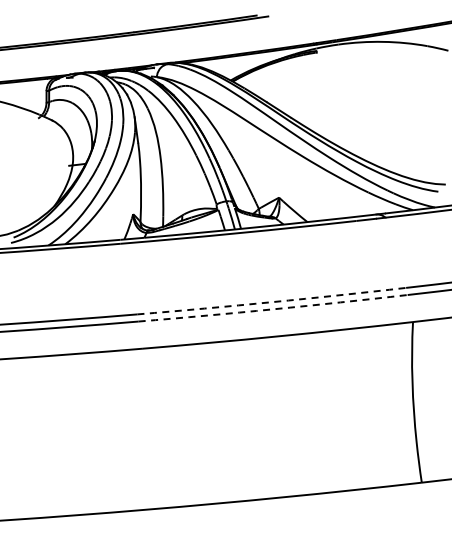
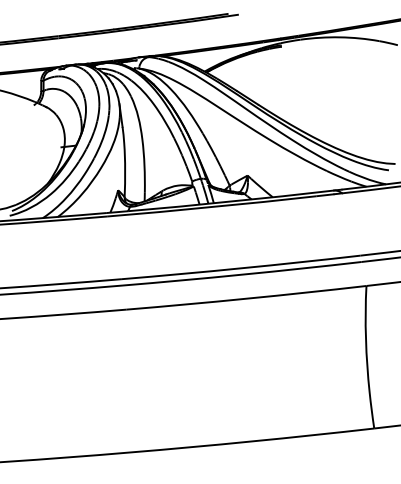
arc: (271, 302) -> (240, 268), dashed -> solid
arc: (273, 309) -> (242, 274), dashed -> solid

